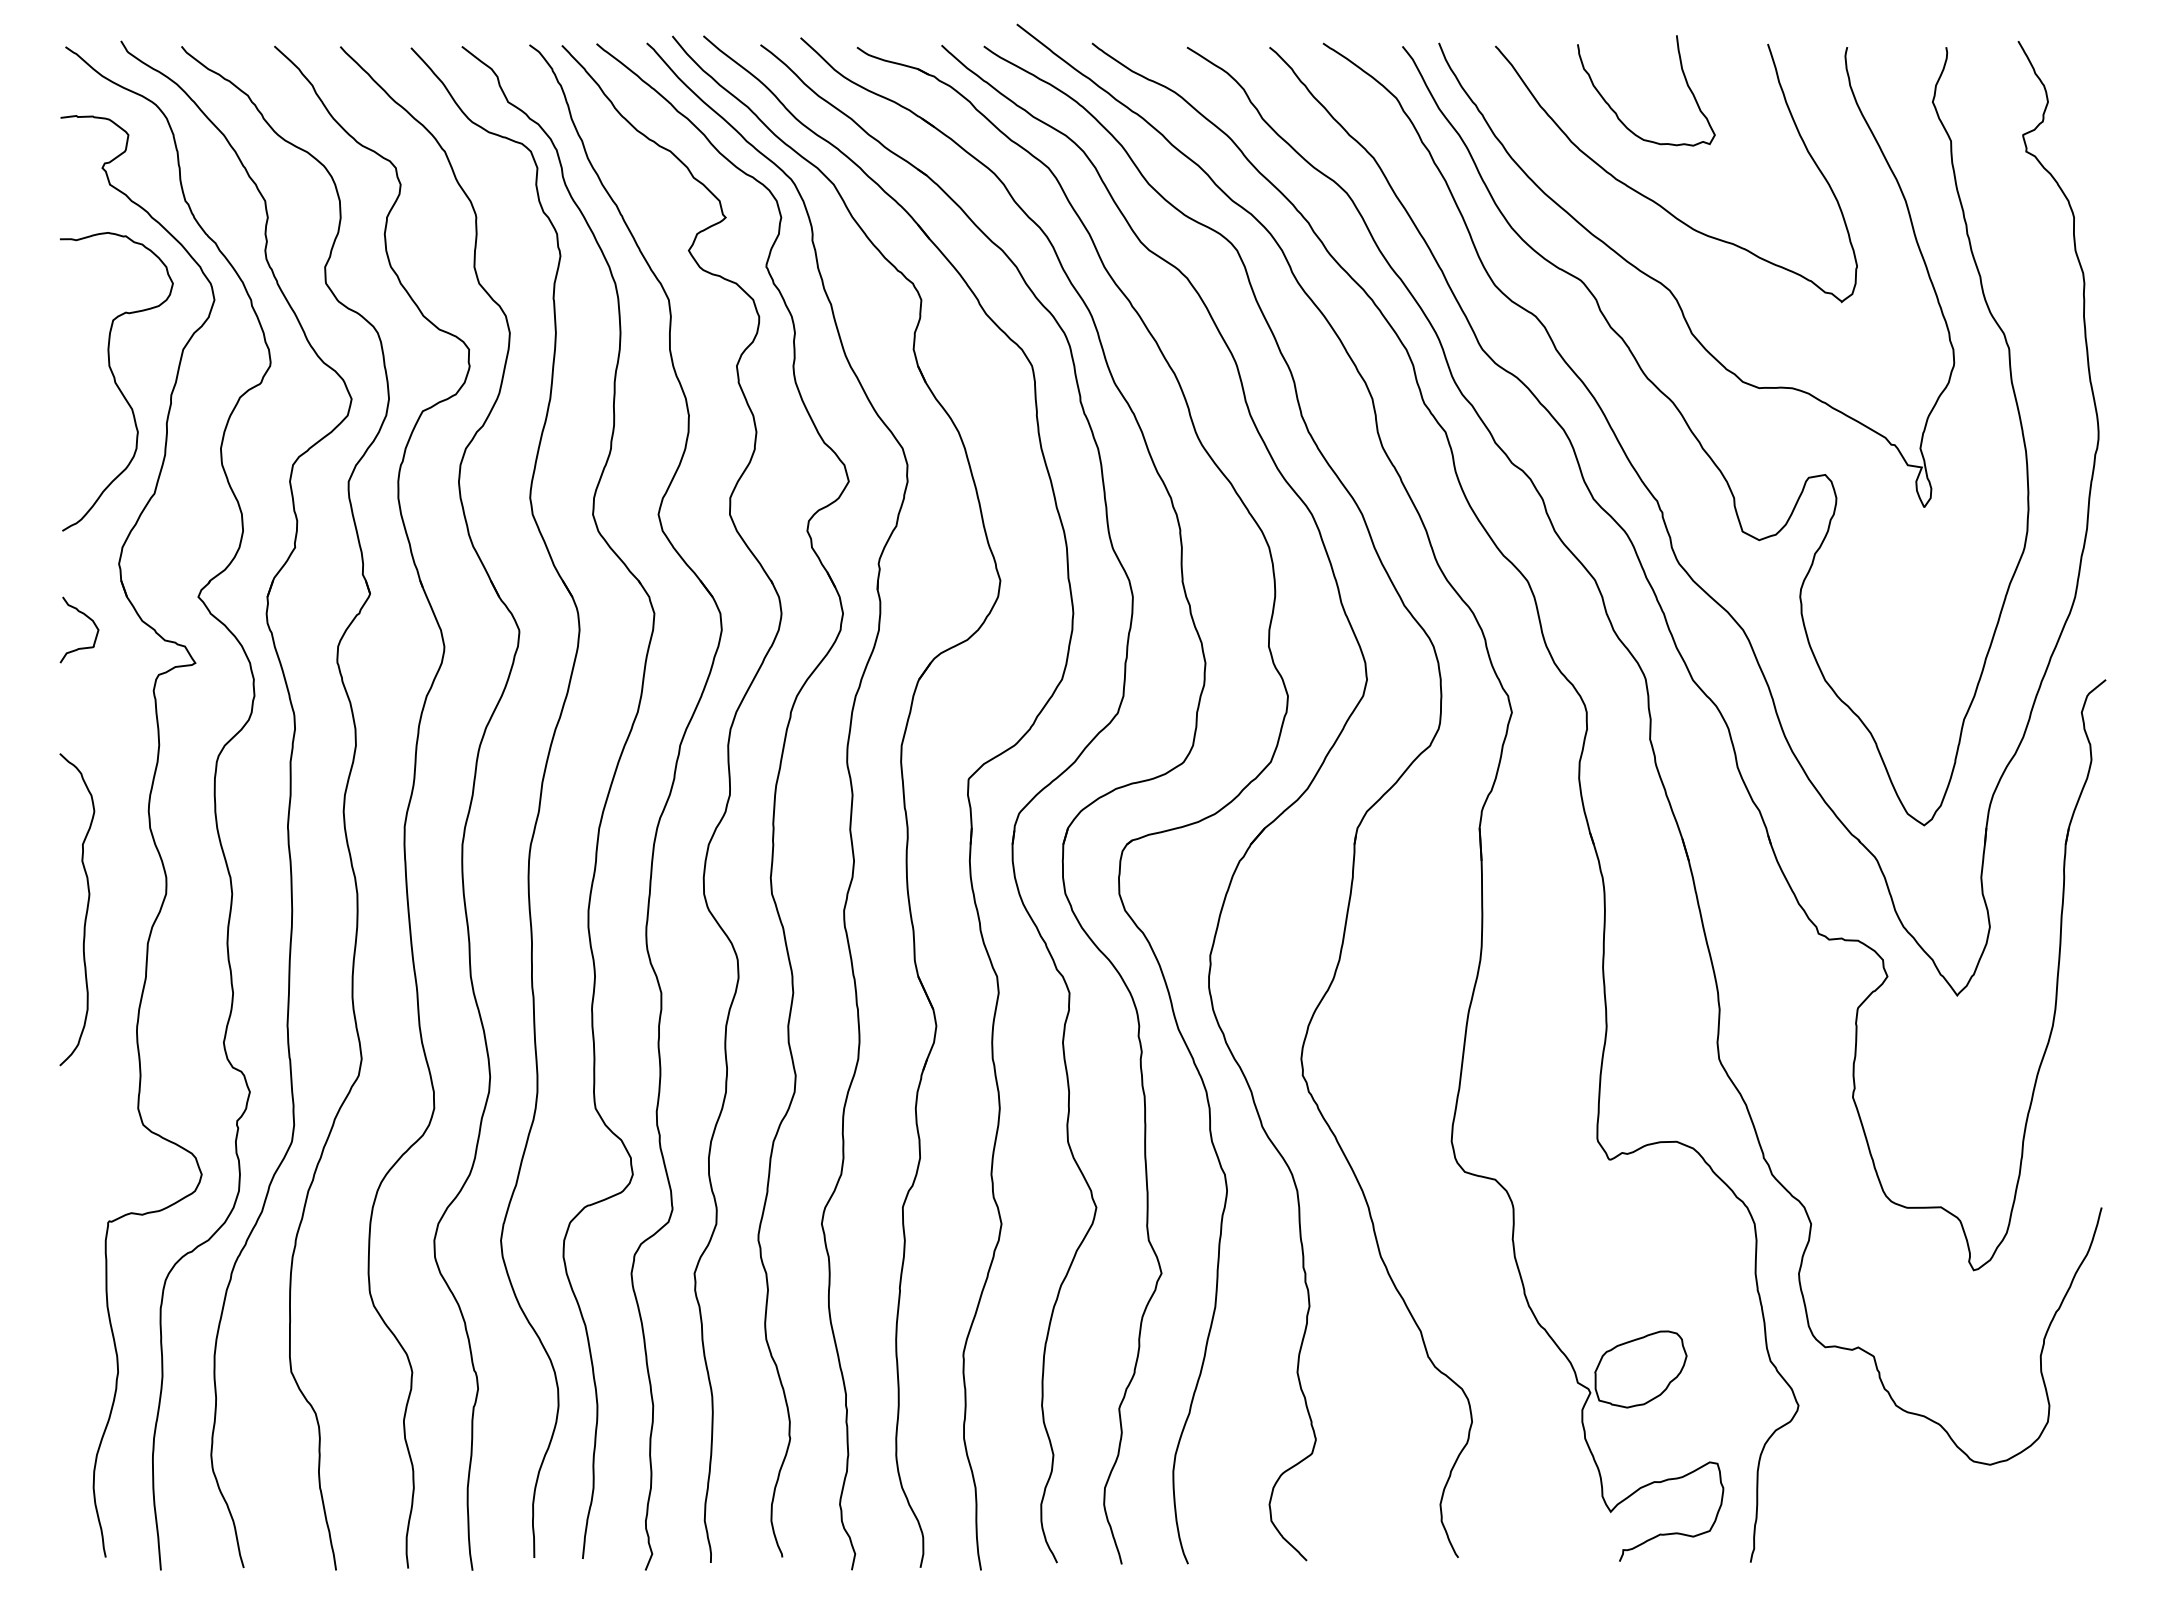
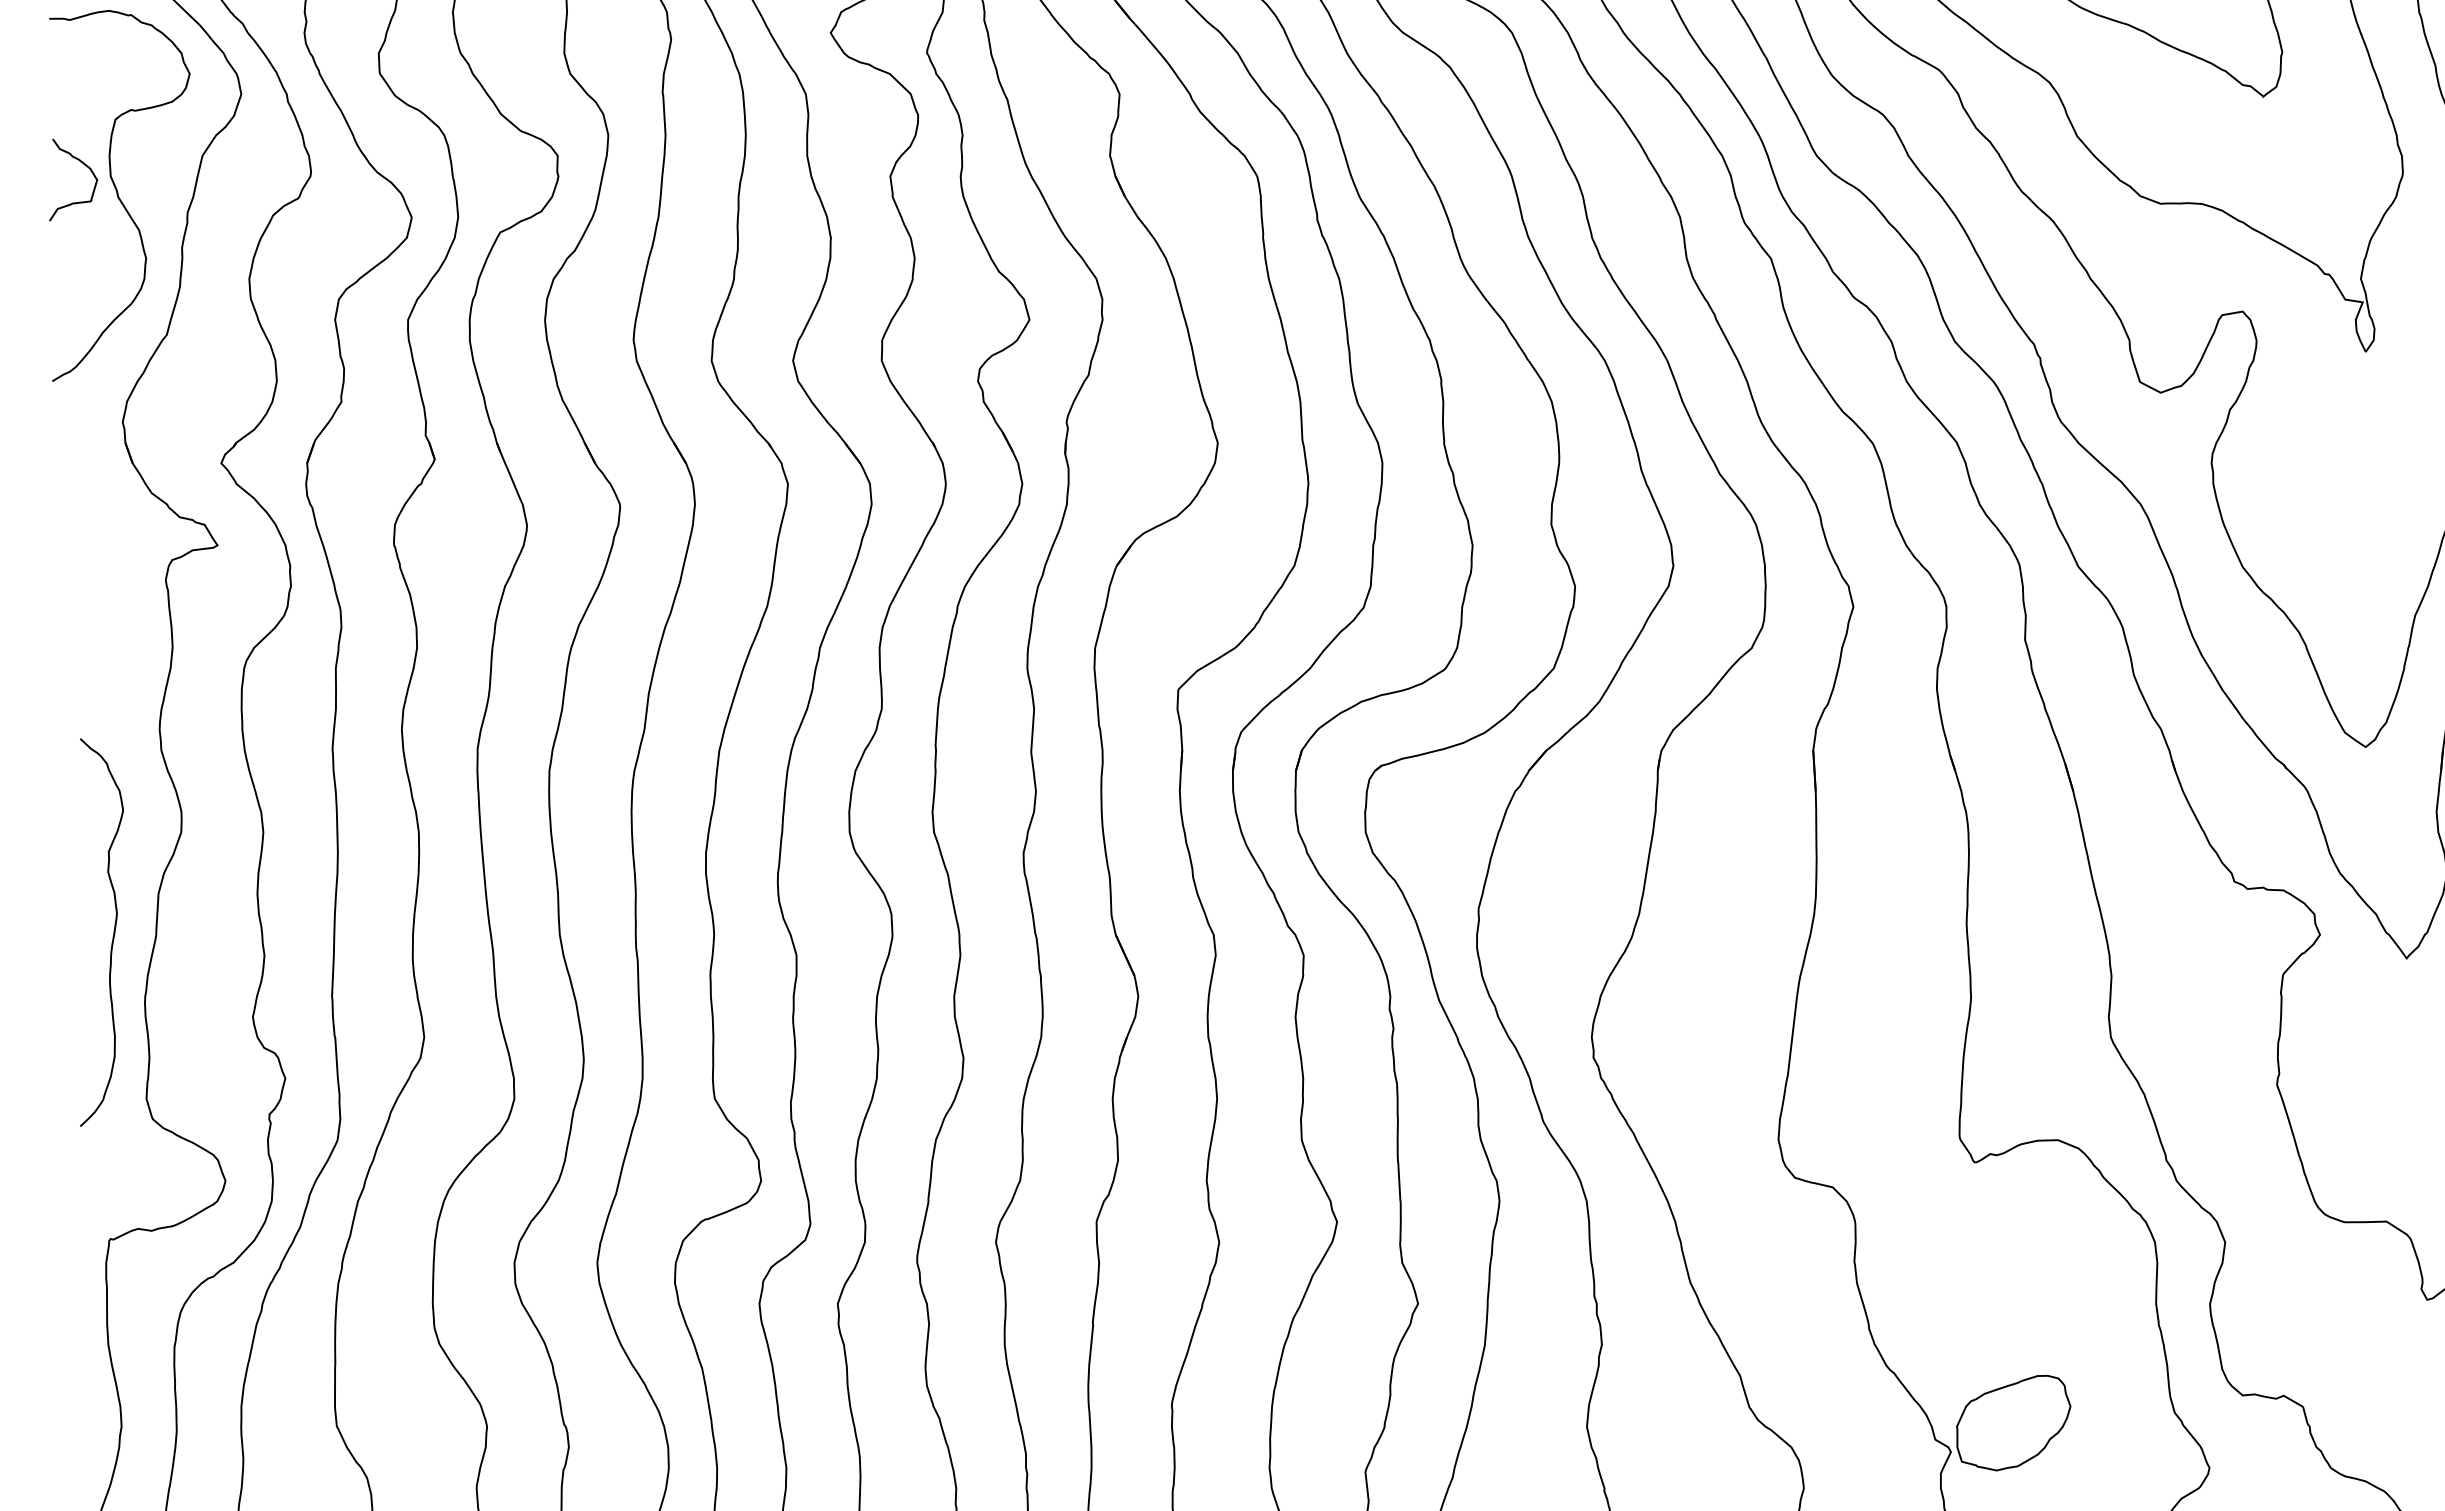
curve: (89, 619) -> (86, 166), moved
curve: (85, 913) -> (112, 937), moved

